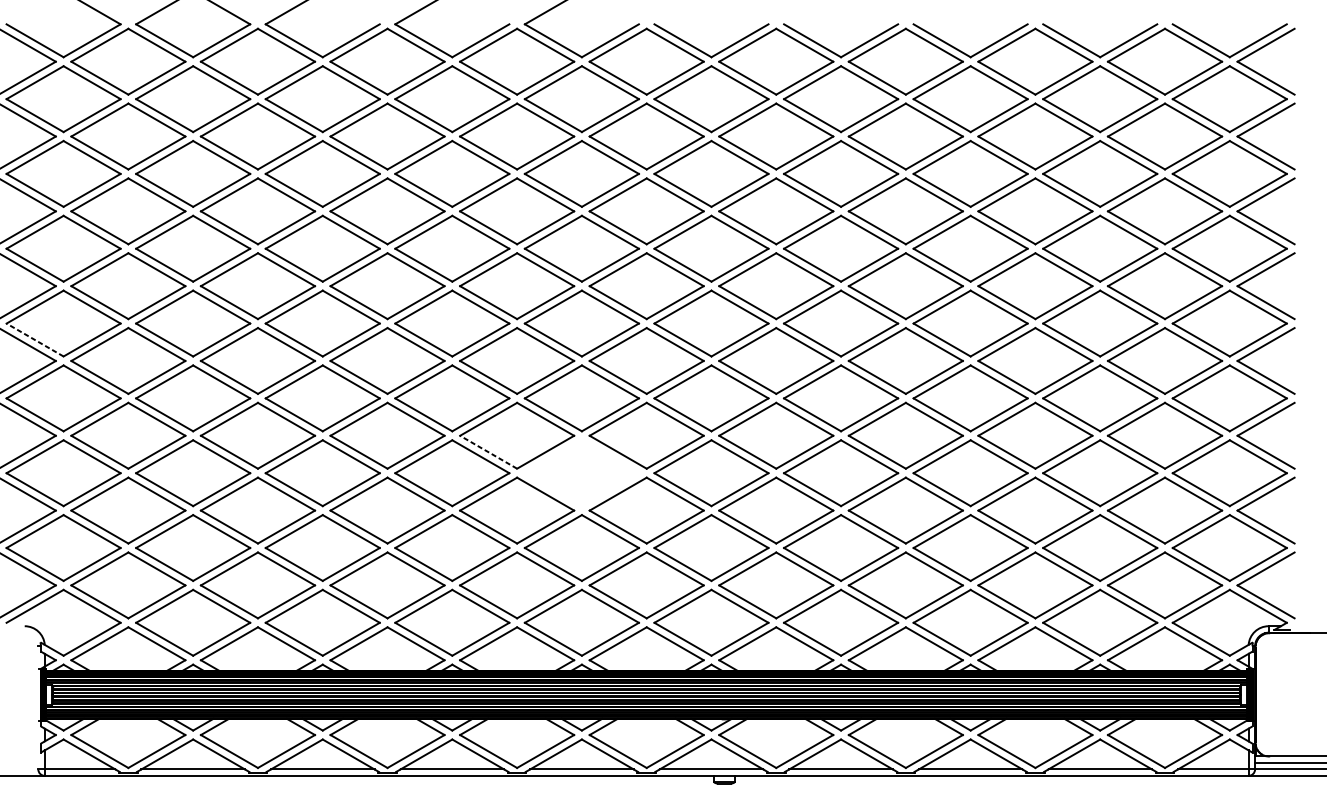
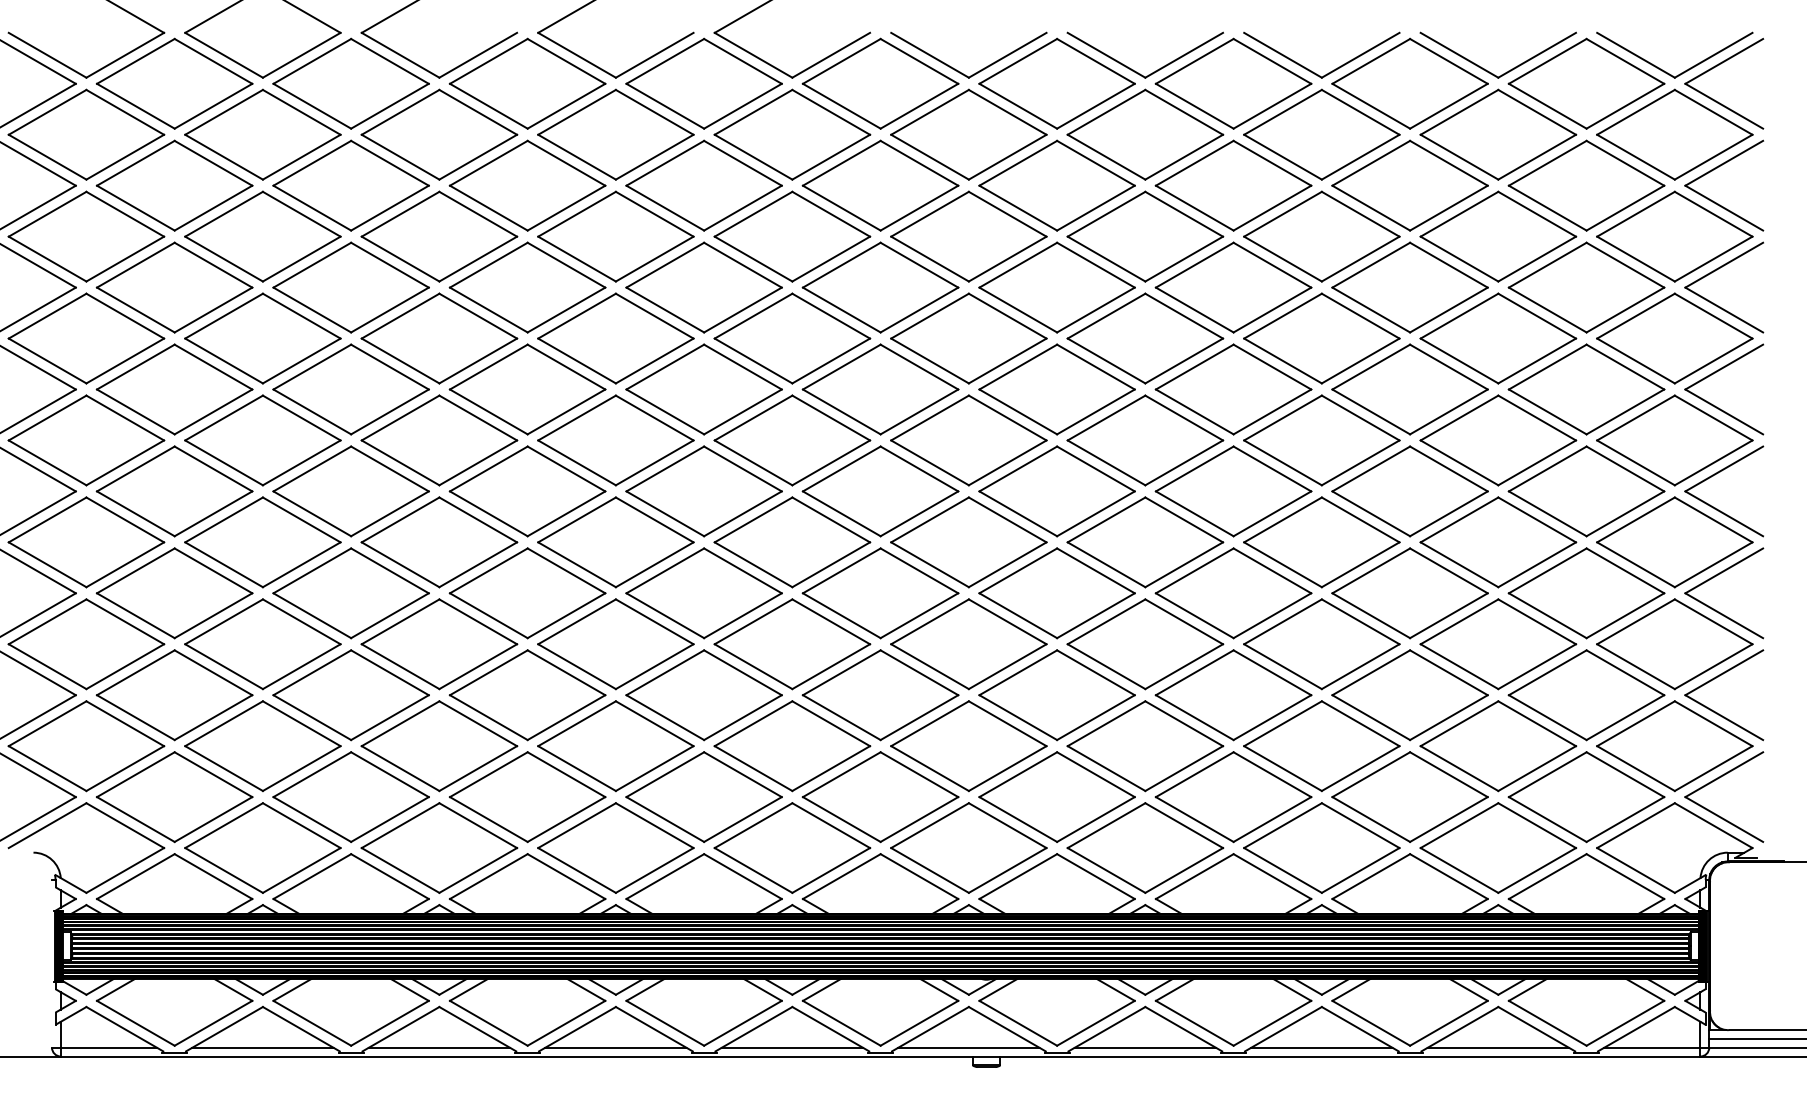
line: (35, 339) -> (47, 462), dashed -> solid
line: (488, 452) -> (665, 615), dashed -> solid
part: (582, 473) -> (792, 644), added

